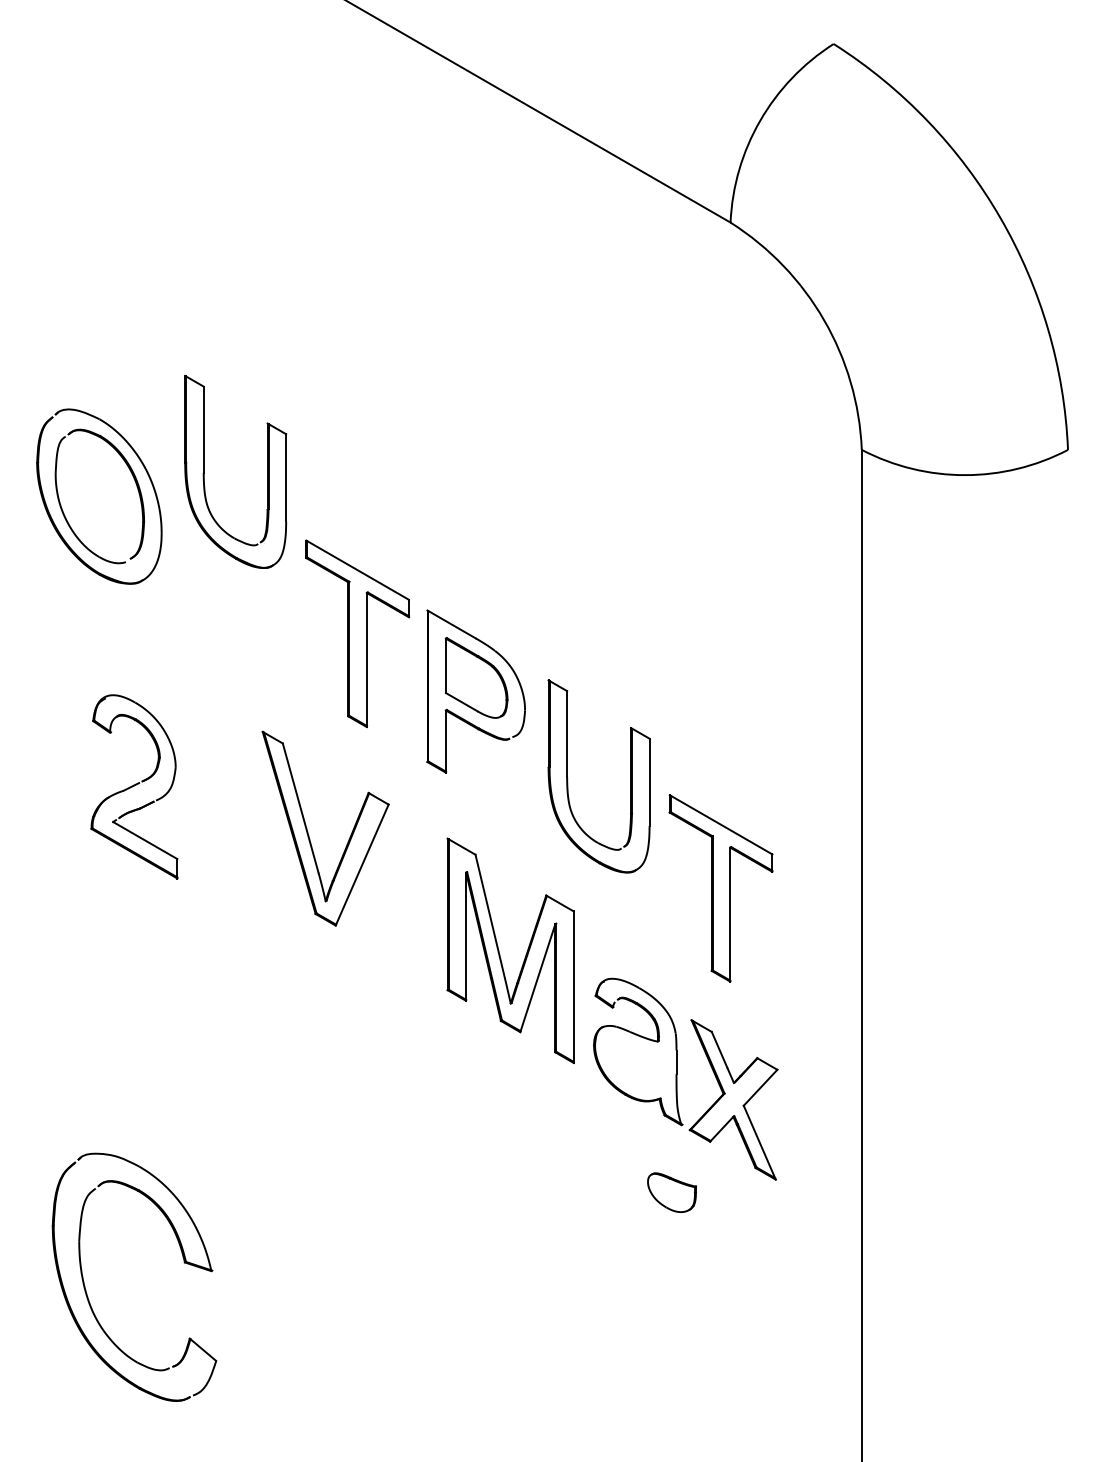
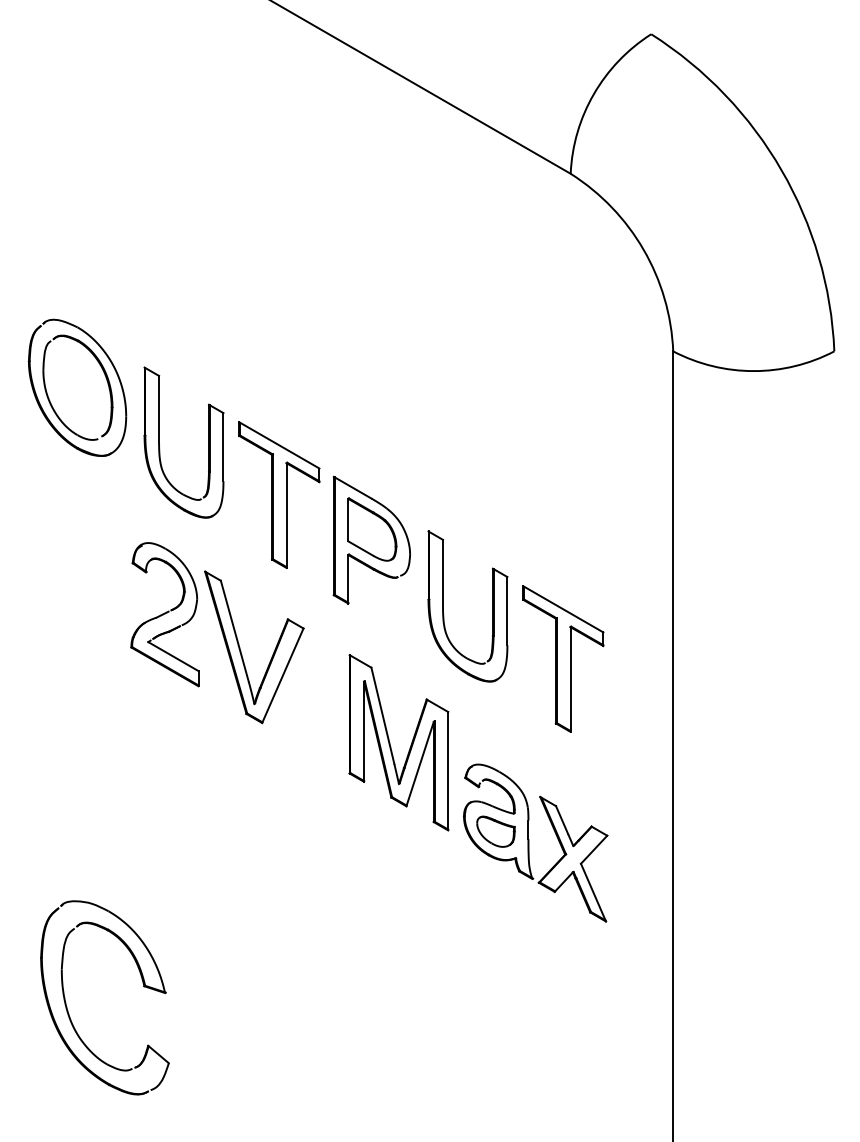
part: (204, 471) -> (159, 442), moved
part: (133, 786) -> (164, 614), moved
part: (721, 887) -> (563, 658), moved
part: (671, 1192) -> (495, 831), moved

